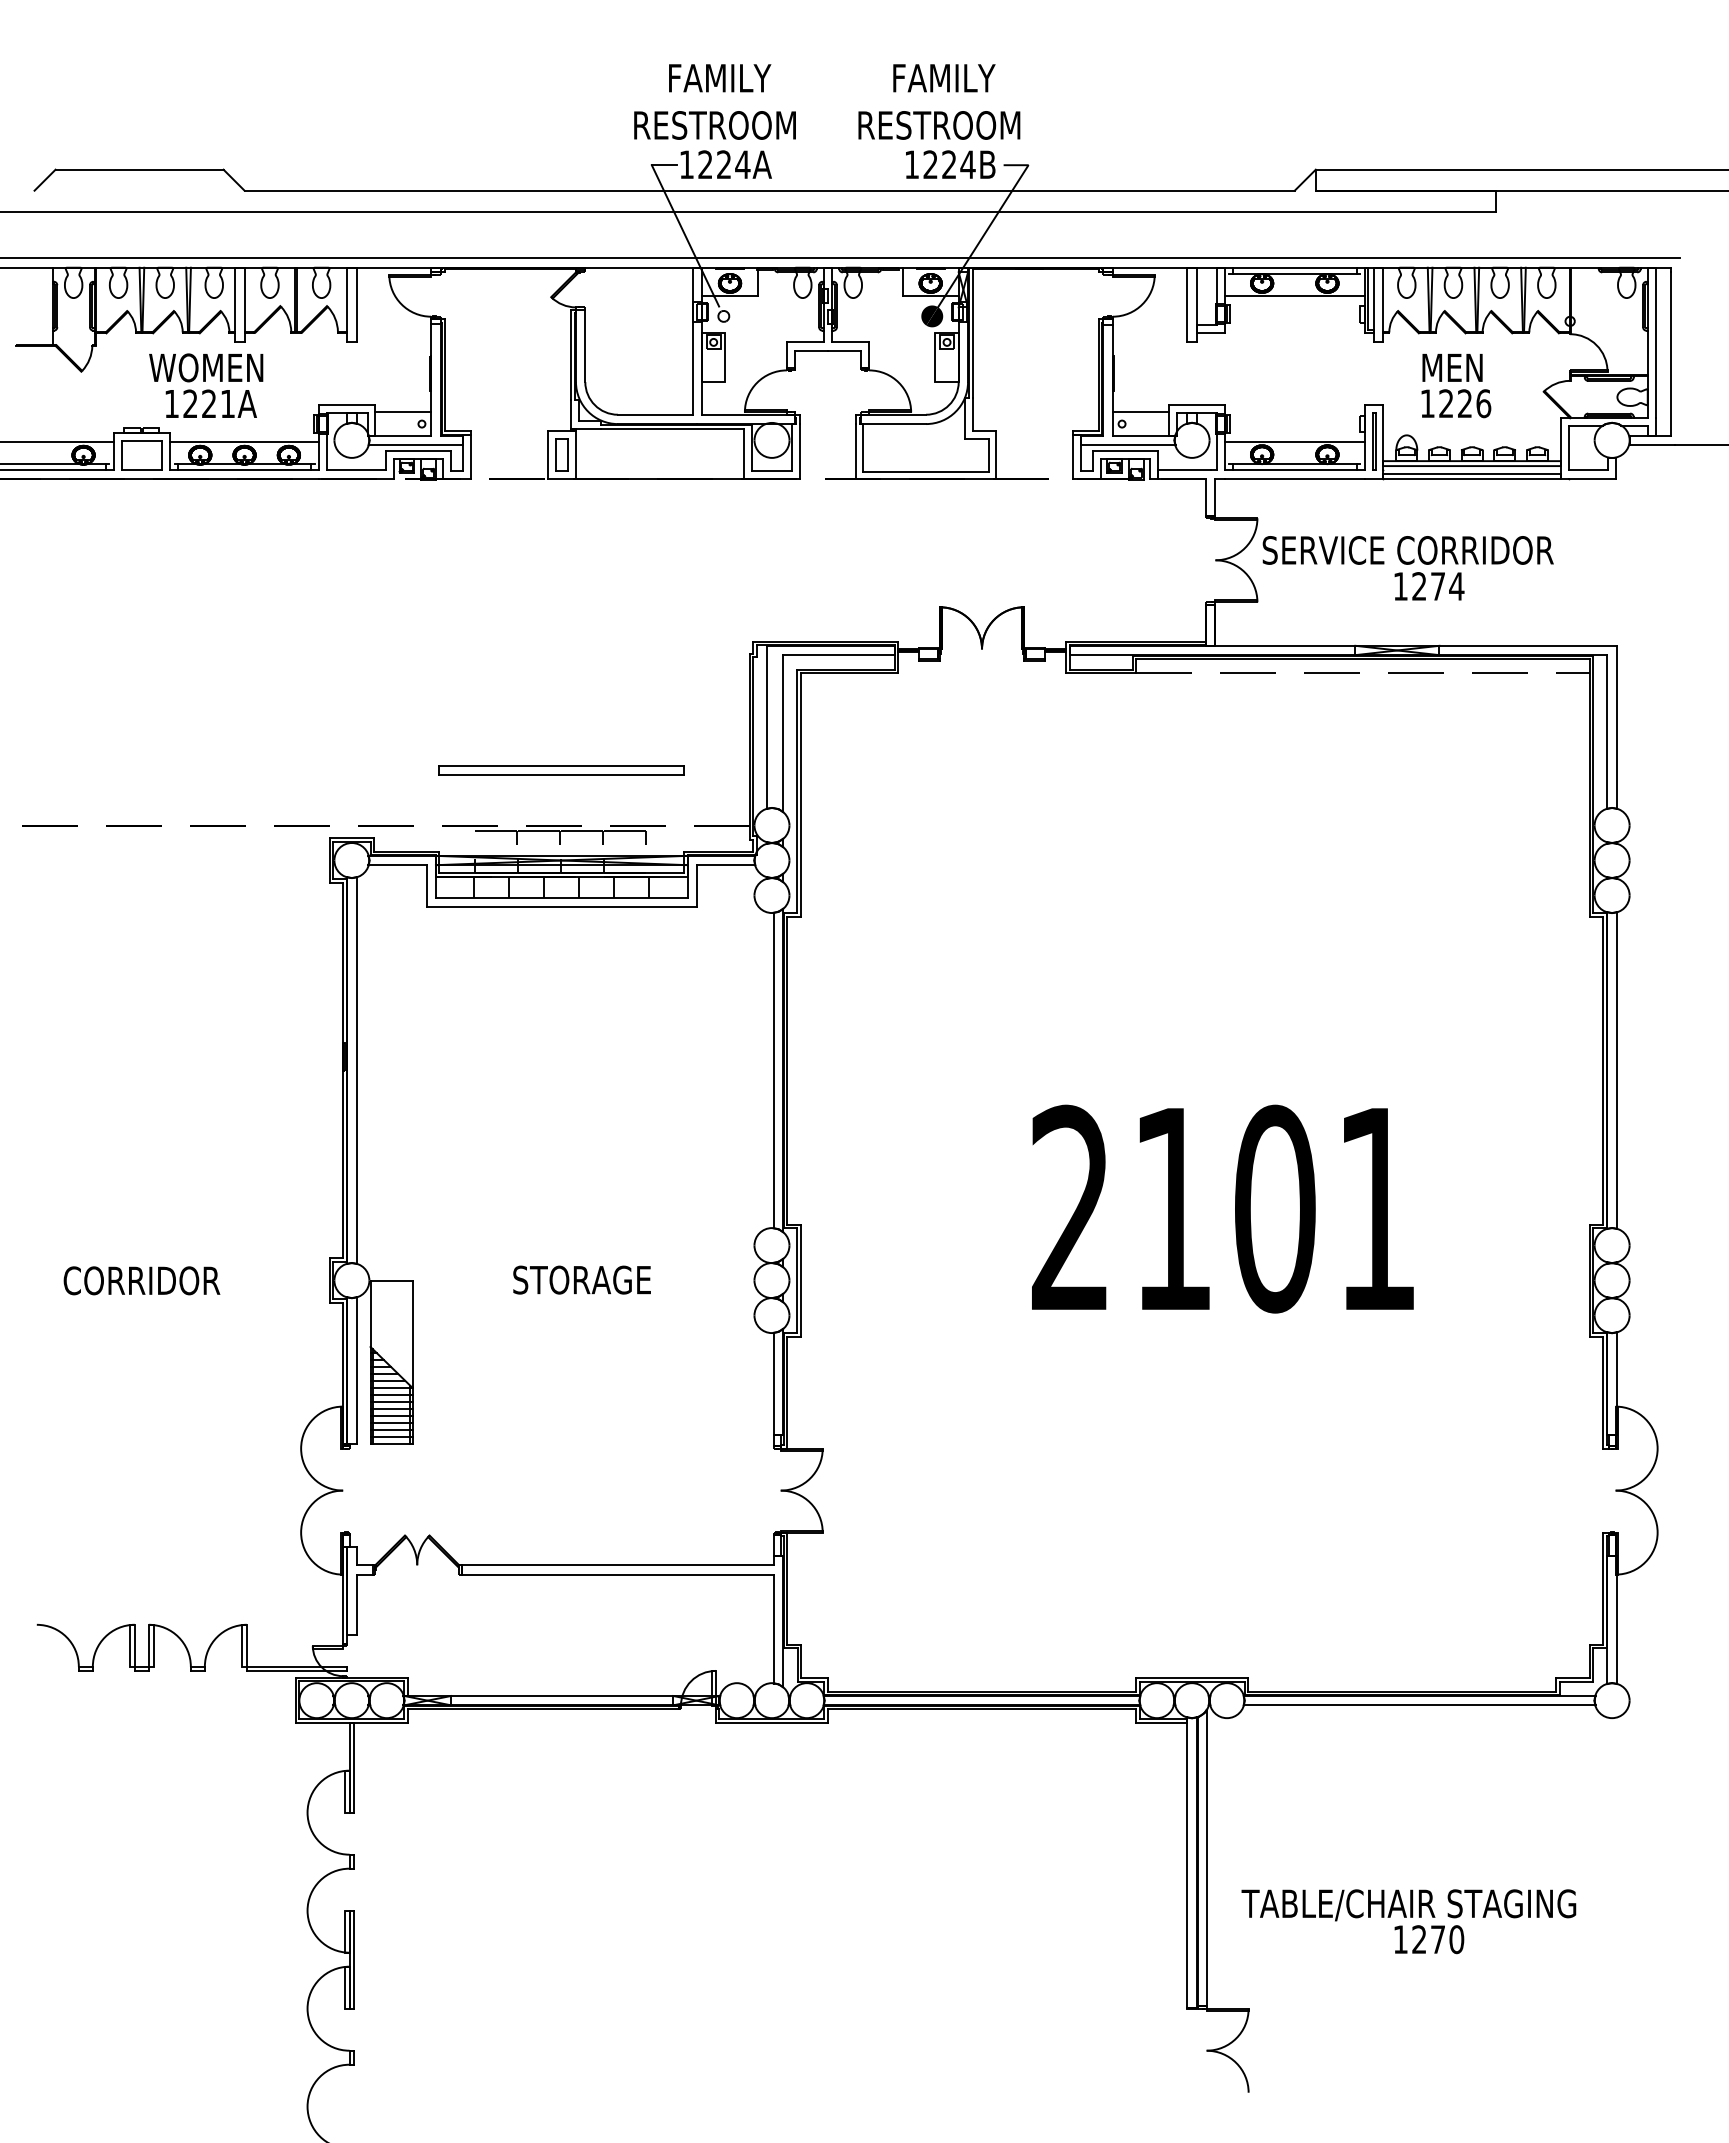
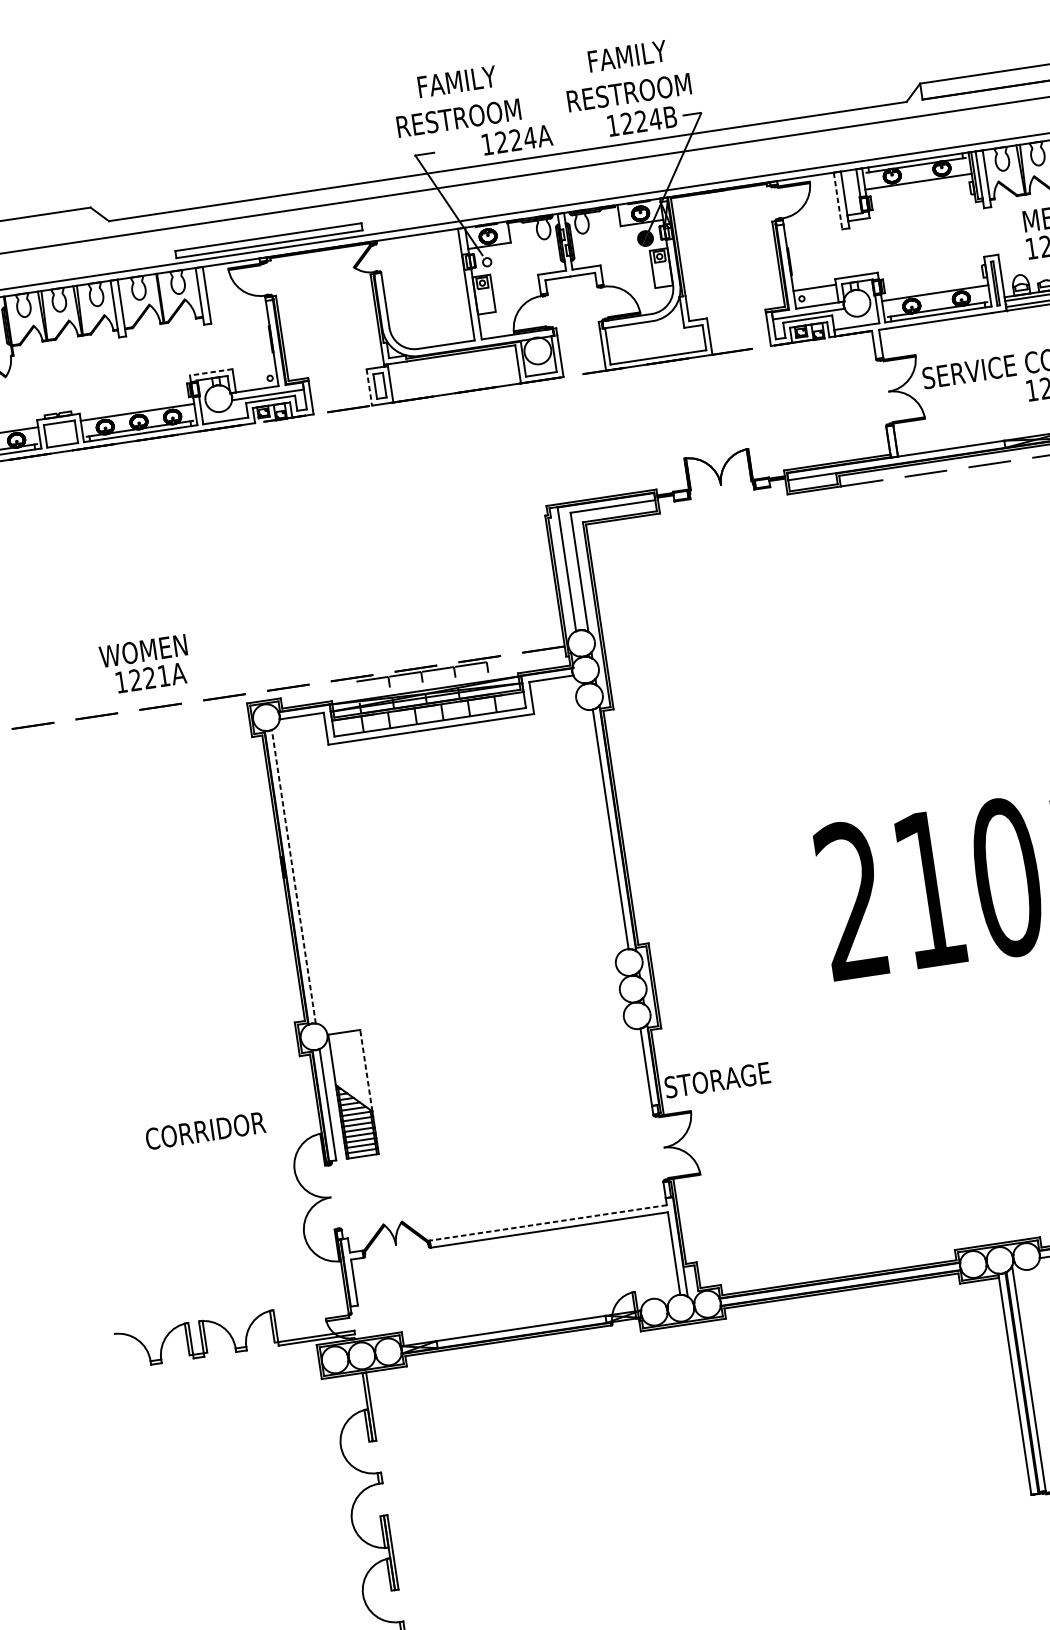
text: (725, 164) -> (516, 139), moved
line: (1187, 305) -> (838, 201), solid -> dashed
text: (206, 385) -> (145, 664), moved
line: (346, 405) -> (210, 372), solid -> dashed
line: (403, 412) -> (254, 371), removed
line: (547, 455) -> (369, 387), solid -> dashed
part: (561, 770) -> (268, 240), moved
line: (356, 1070) -> (293, 876), solid -> dashed
text: (581, 1279) -> (717, 1079), moved
text: (141, 1280) -> (205, 1130), moved
line: (412, 1334) -> (366, 1070), solid -> dashed
line: (617, 1565) -> (548, 1223), solid -> dashed

